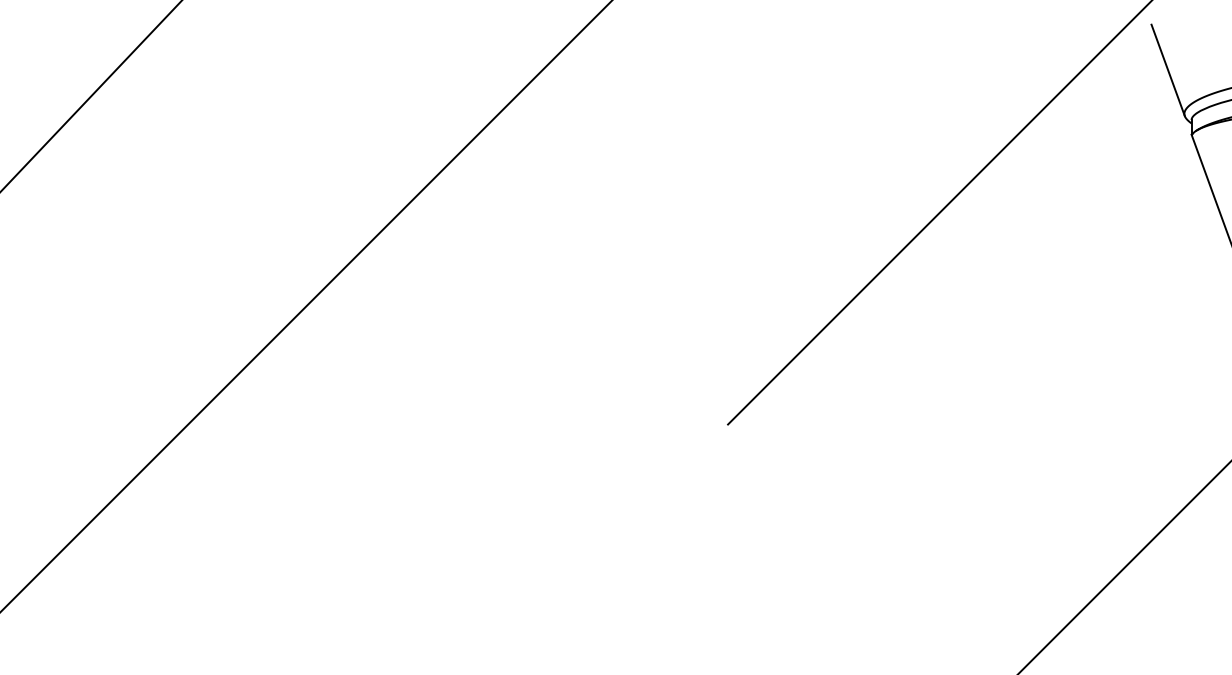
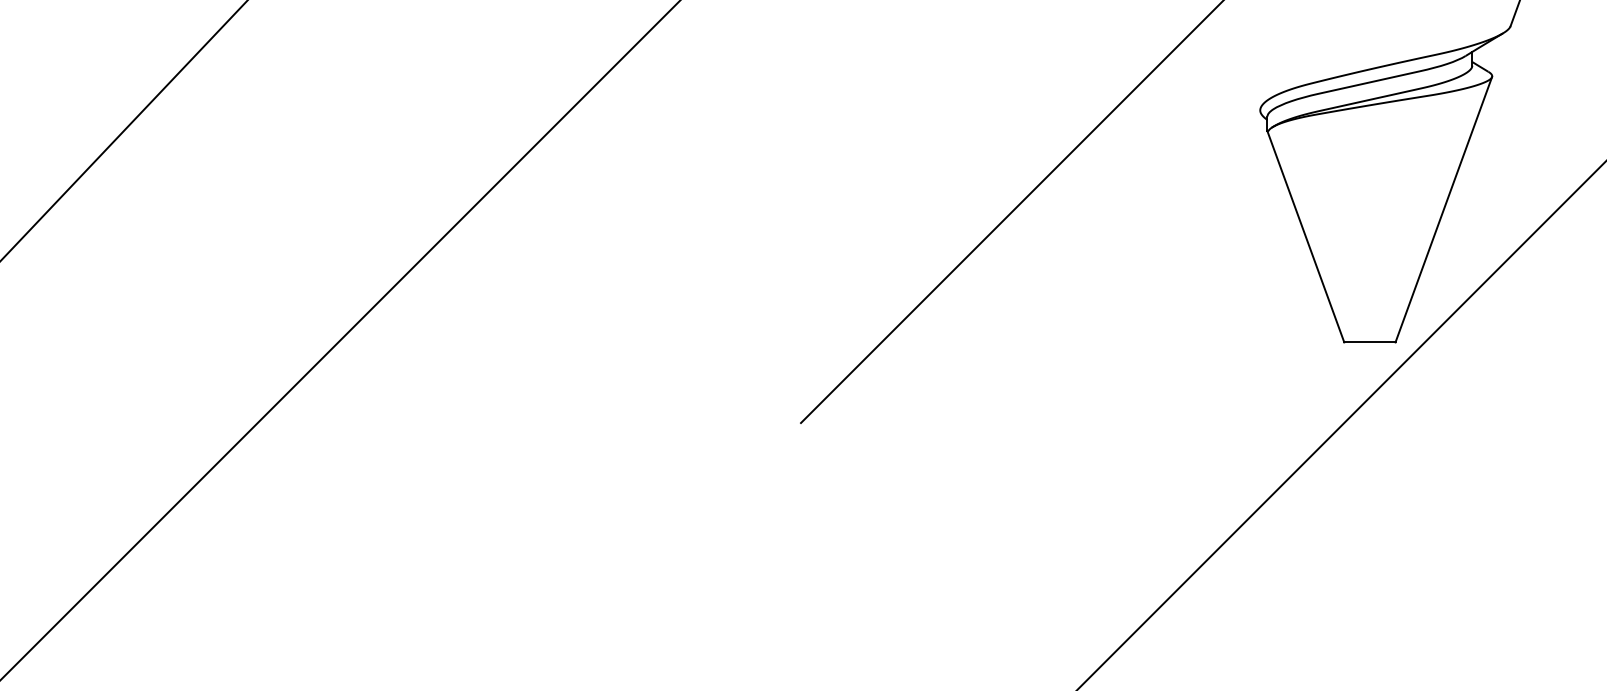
line: (1167, 70) -> (1243, 66), removed

